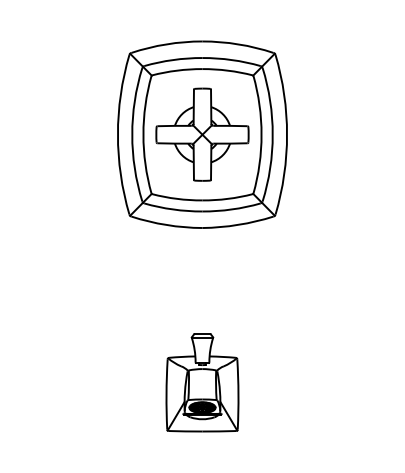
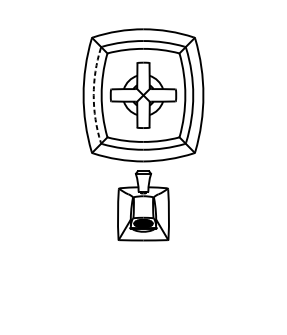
arc: (132, 134) -> (93, 95), solid -> dashed
part: (202, 382) -> (143, 205), moved

